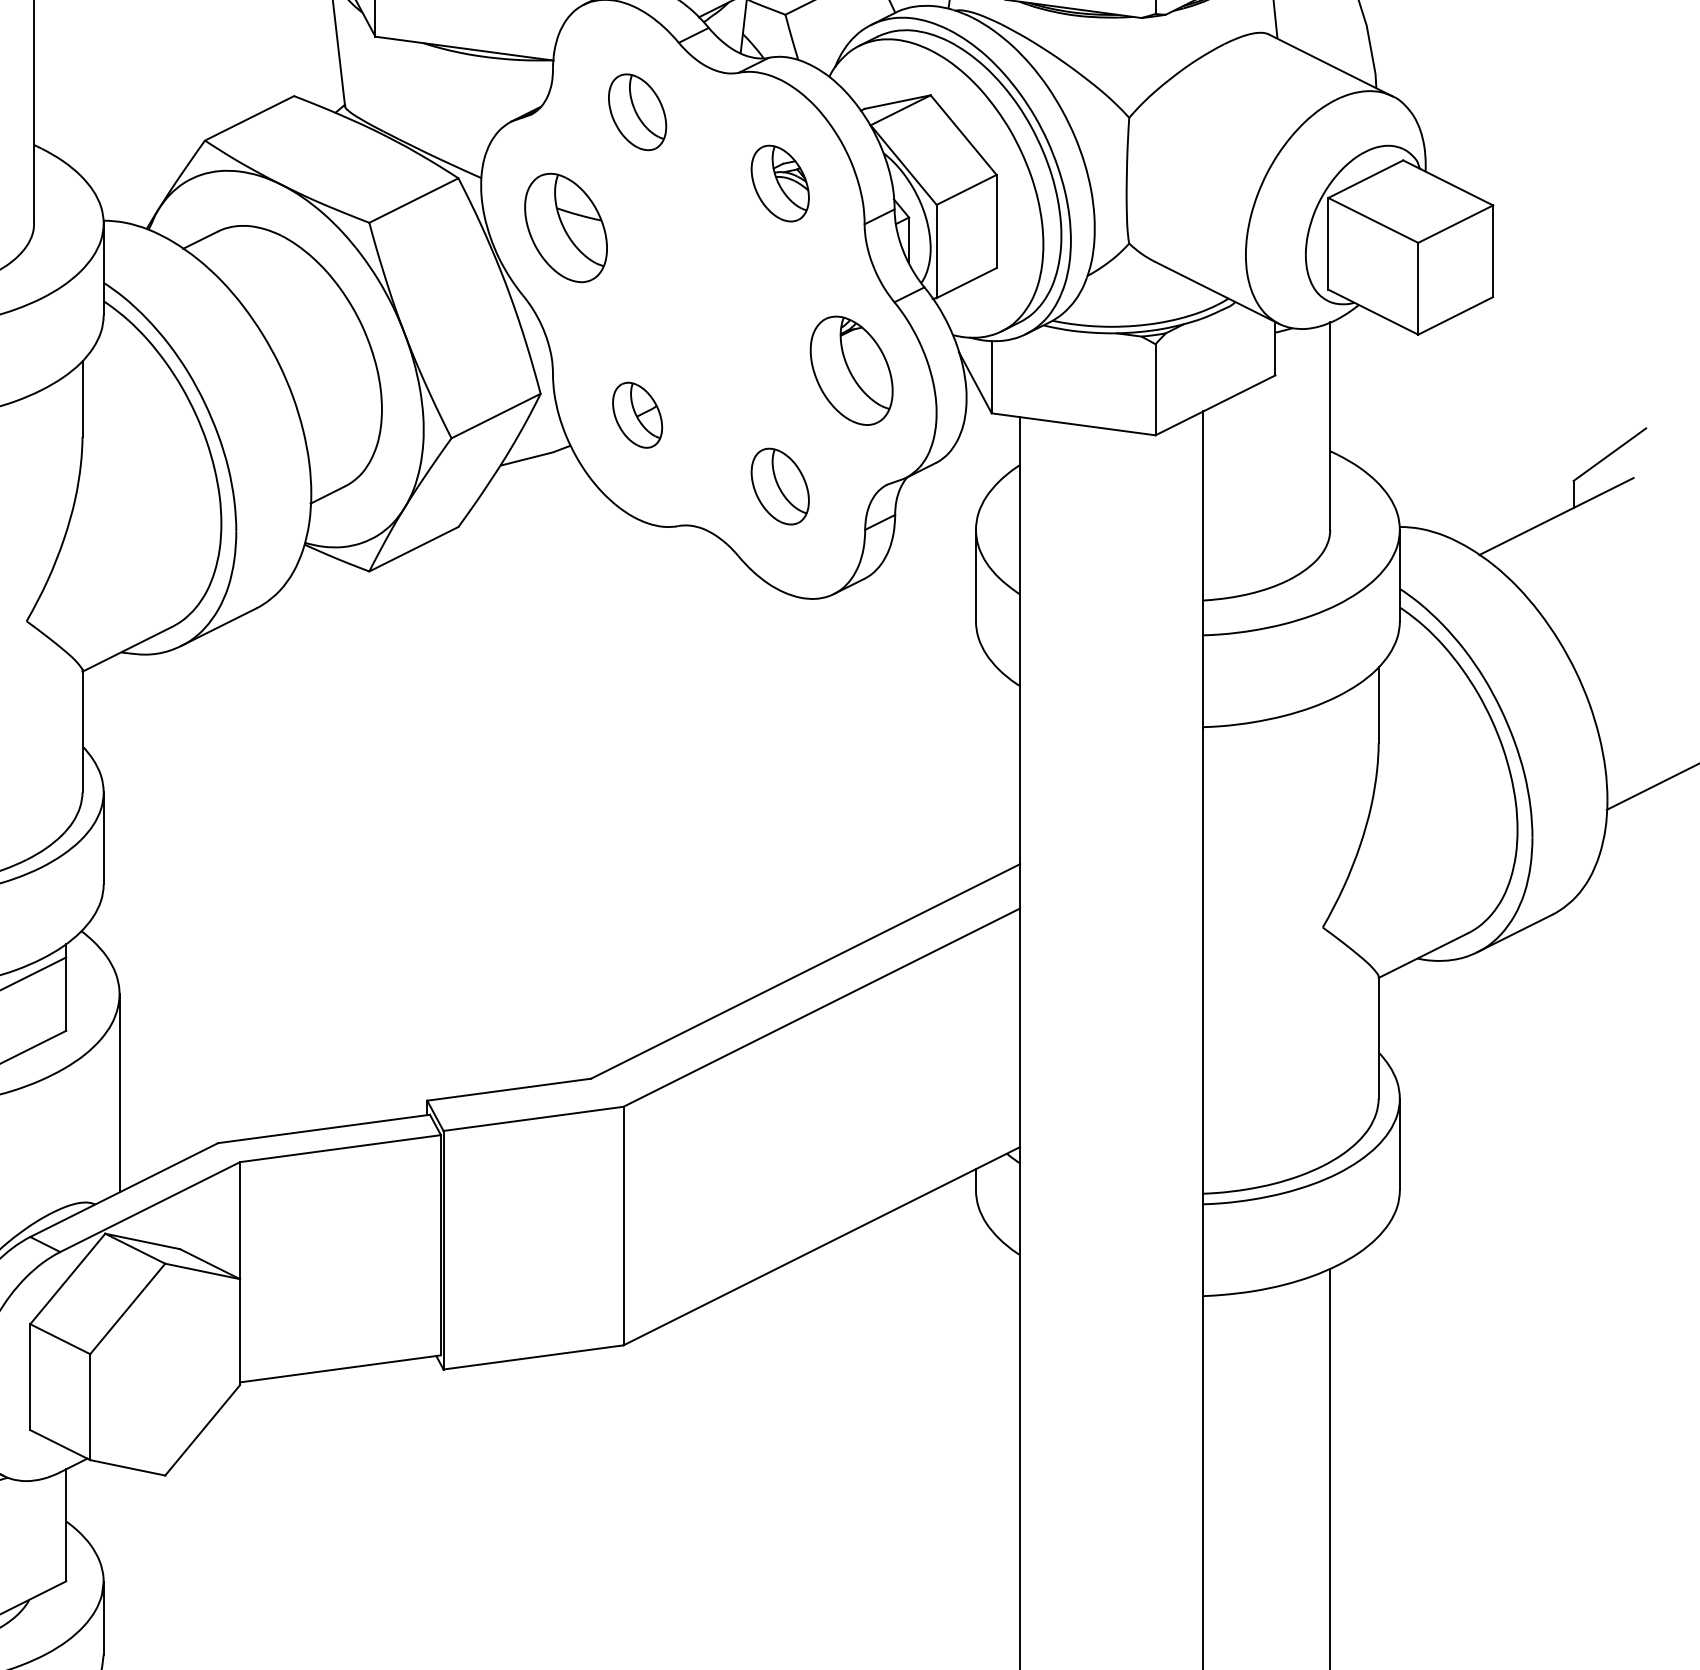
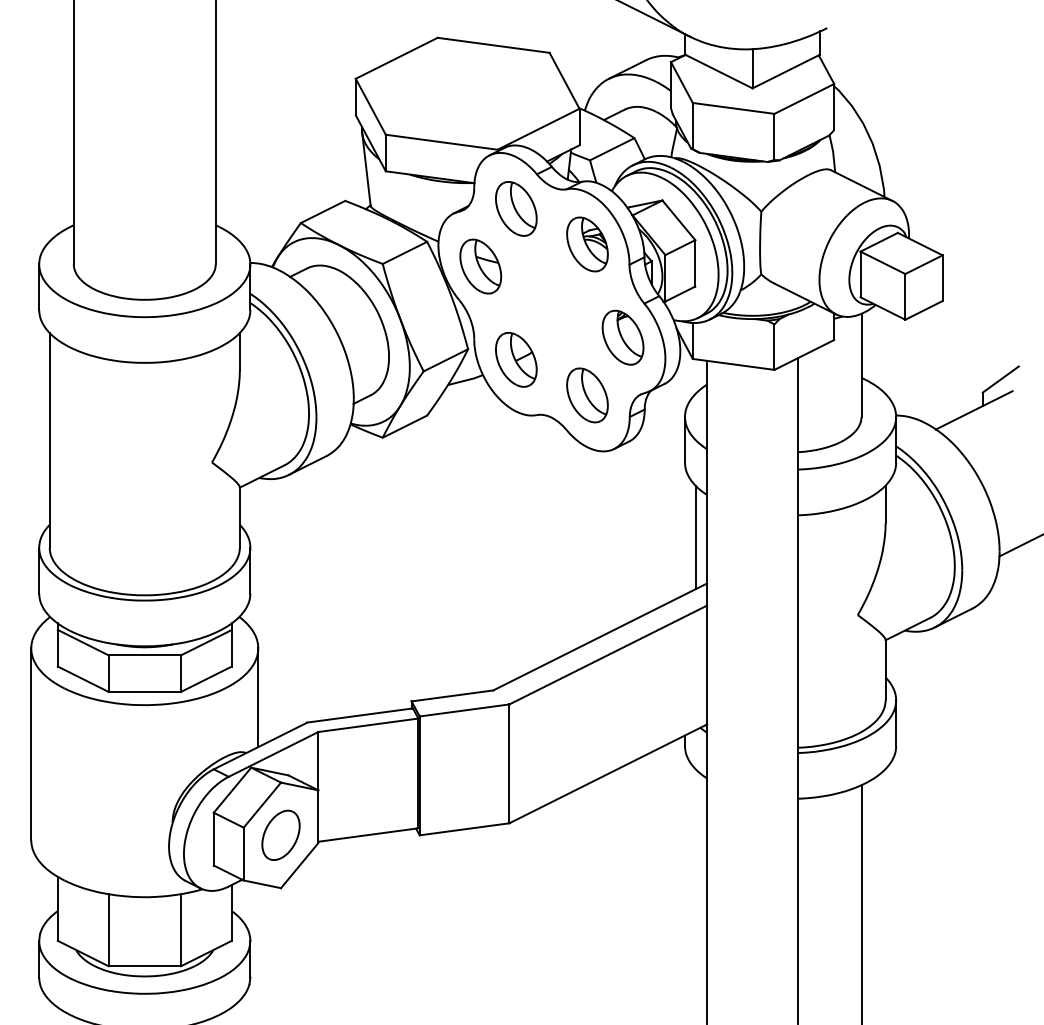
part: (637, 111) -> (516, 208), size x1.43
part: (780, 183) -> (587, 244), size x1.43
part: (637, 414) -> (516, 359), size x1.67
part: (780, 486) -> (587, 395), size x1.43
line: (997, 771) -> (695, 537), added
part: (164, 1367) -> (280, 834), added

